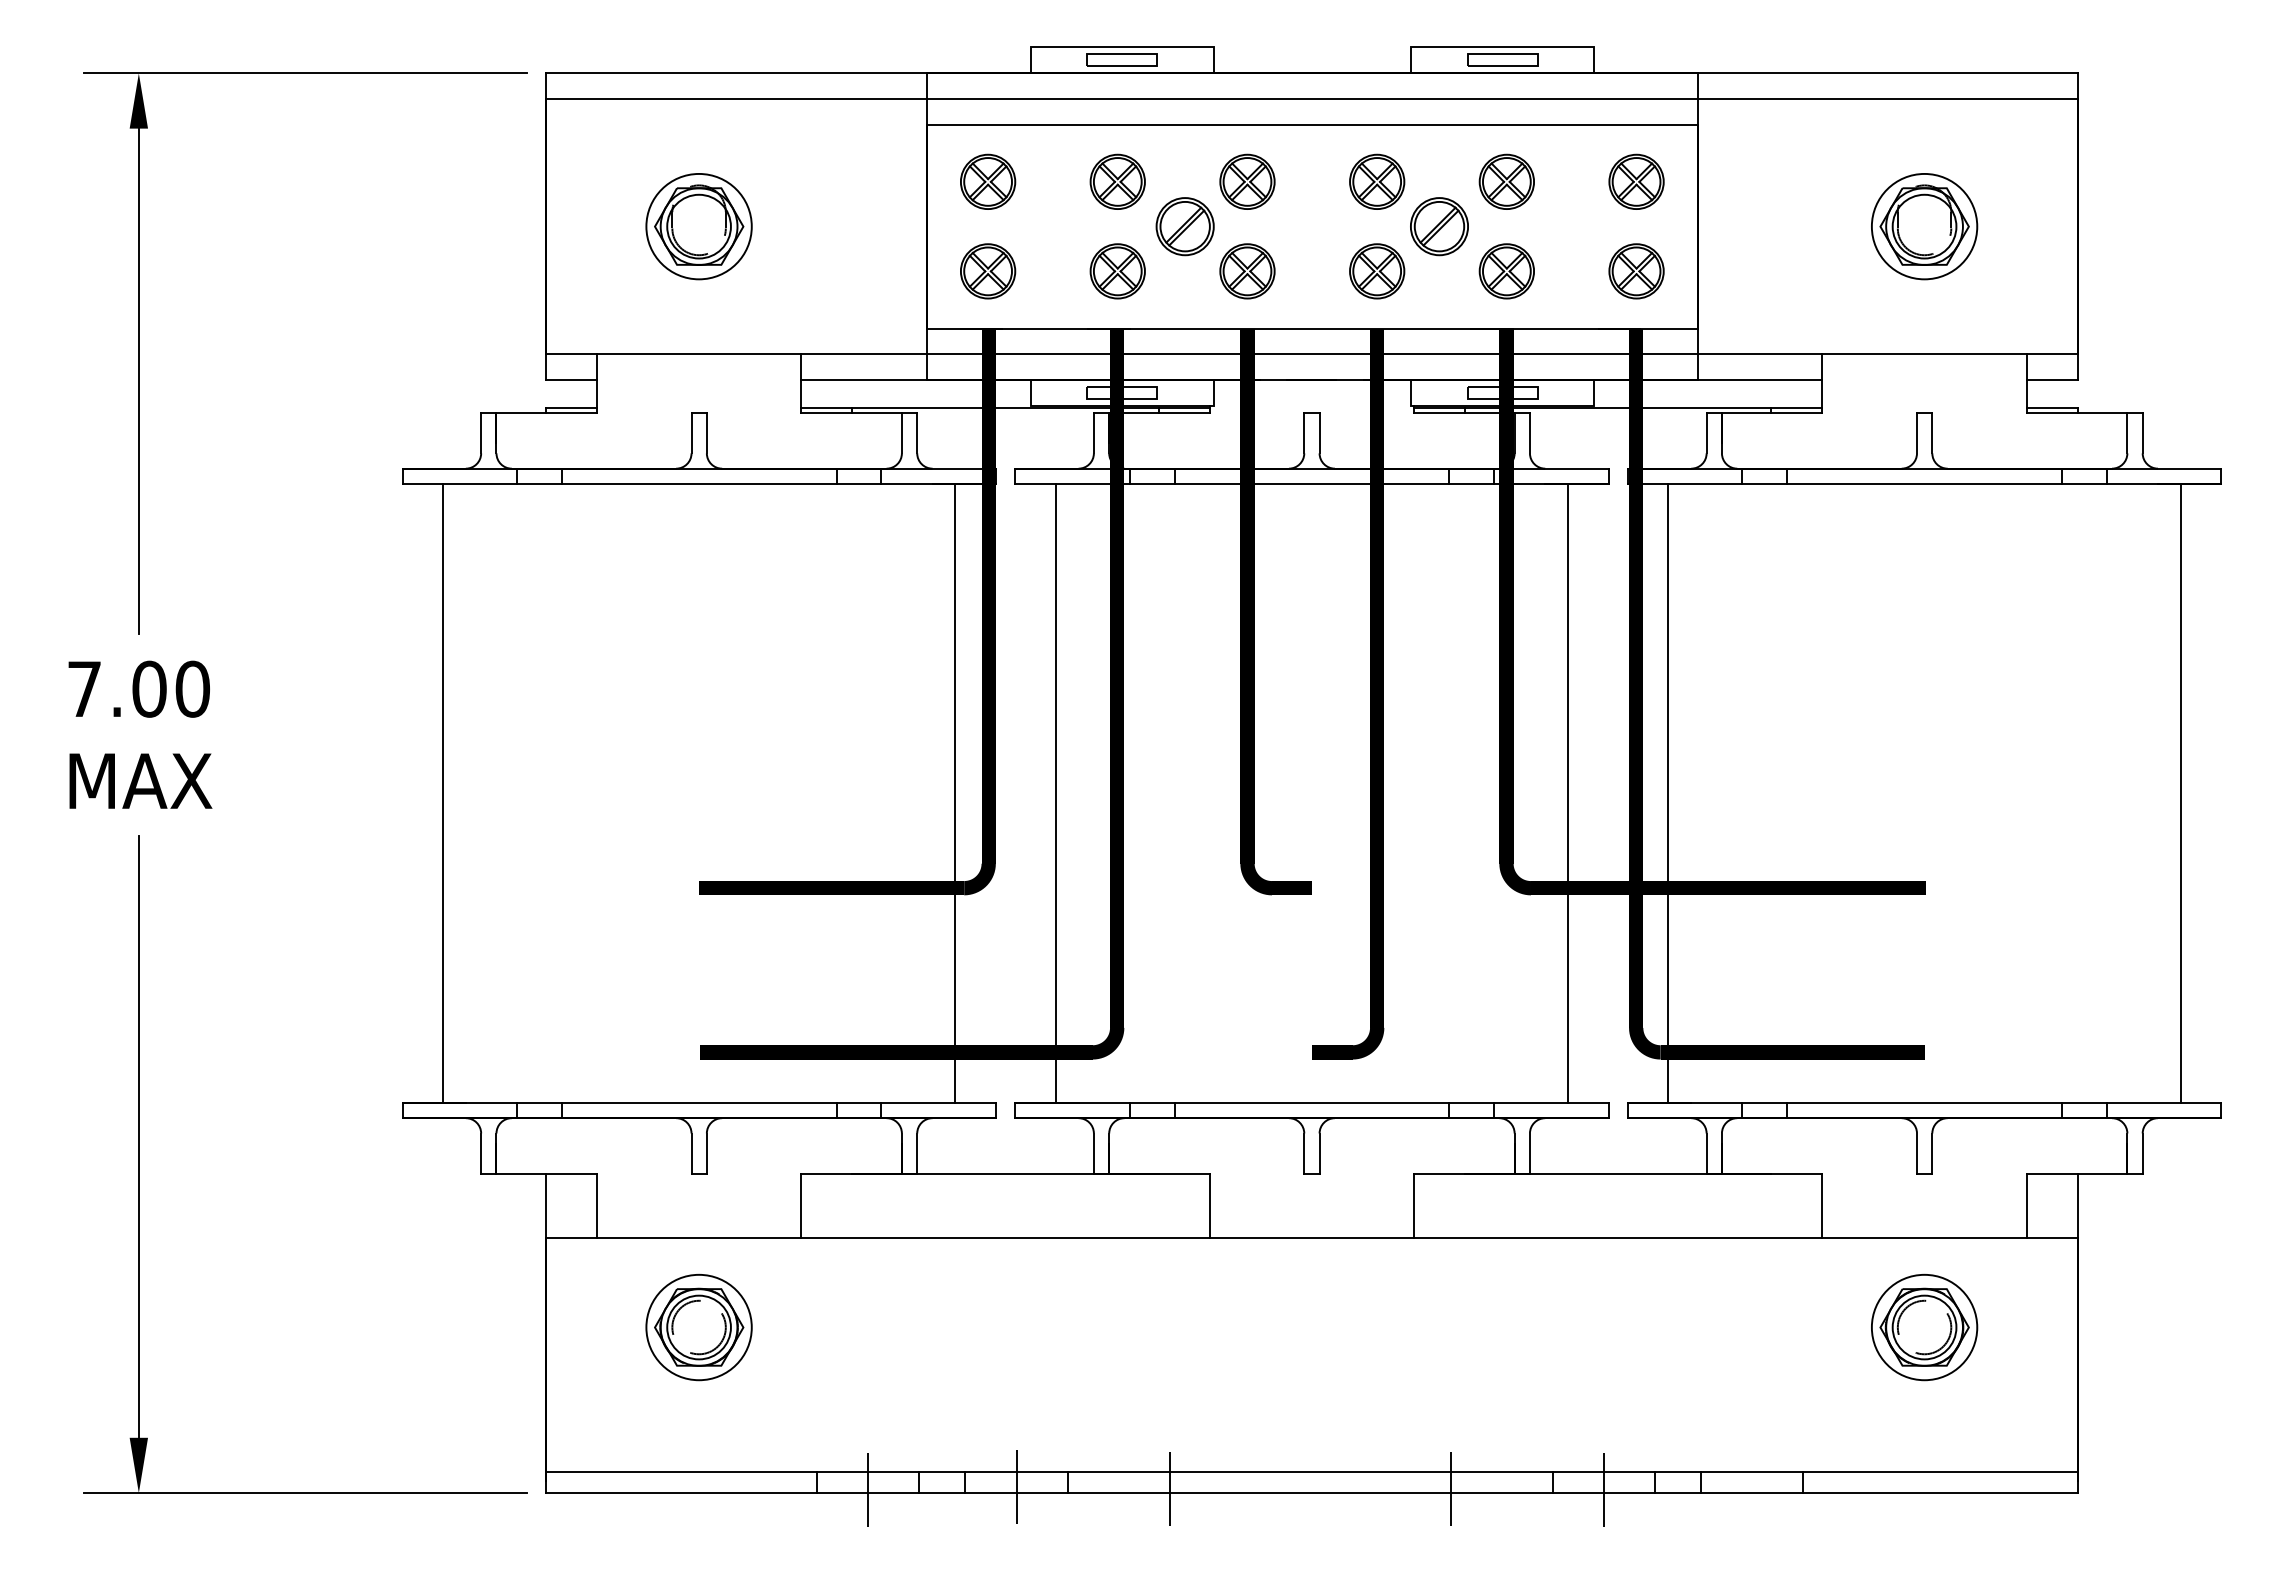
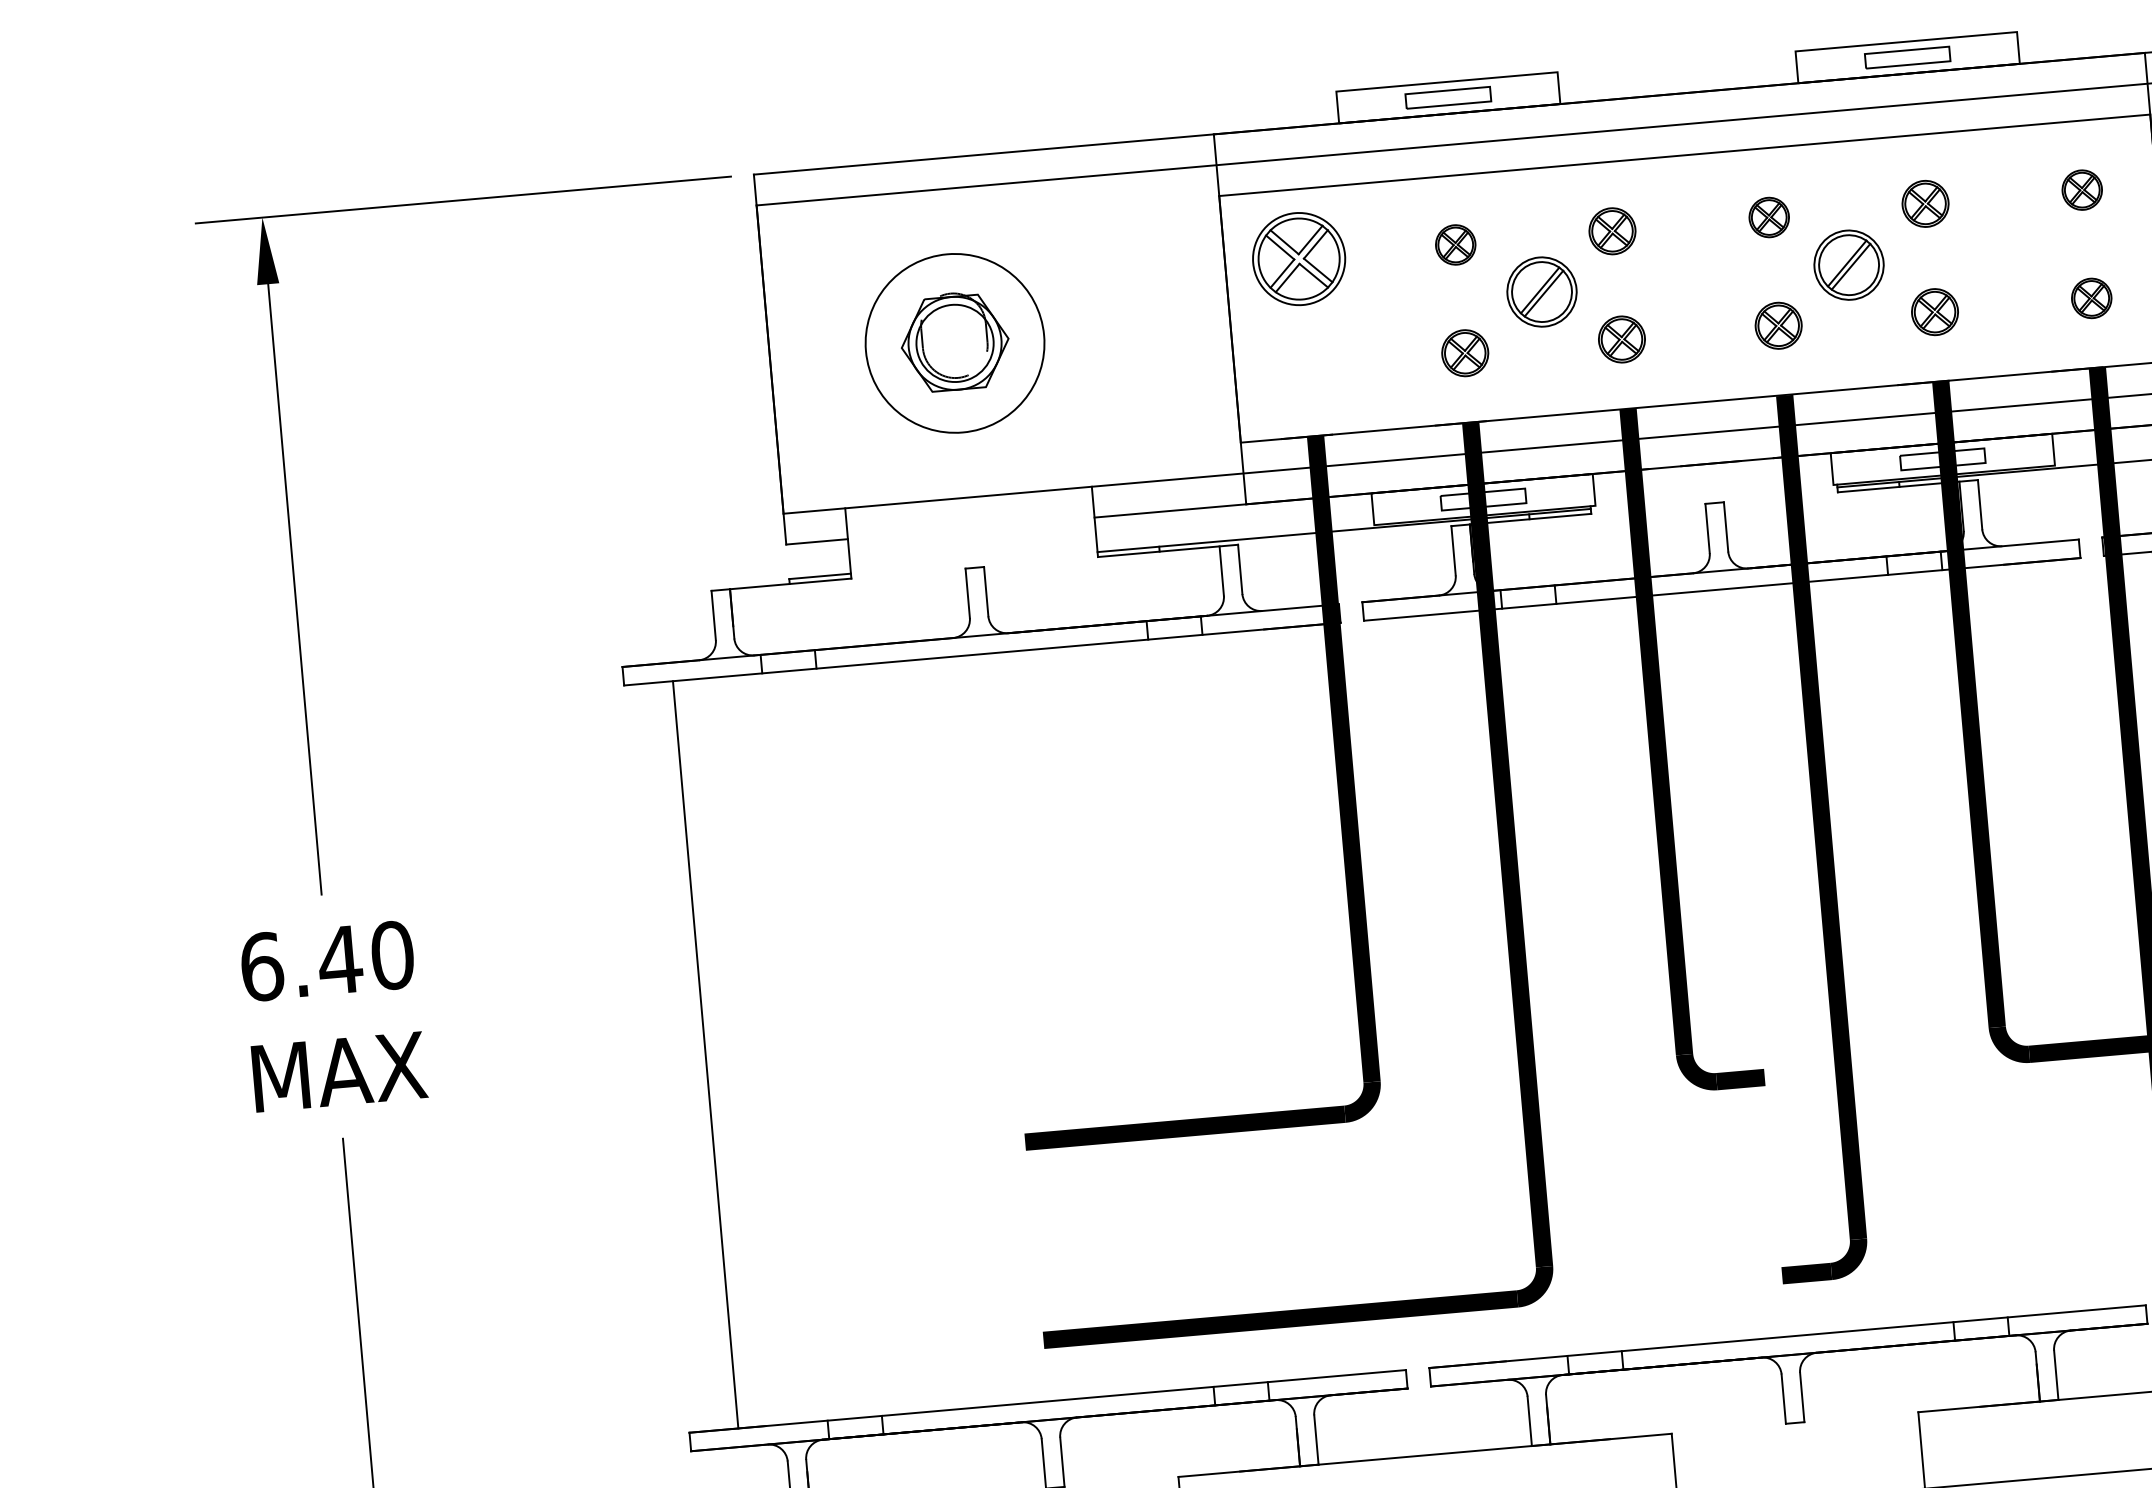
part: (988, 181) -> (1299, 258), size x1.4
part: (1117, 181) -> (1455, 244), size x0.6
part: (1247, 181) -> (1612, 230), size x0.7
part: (1377, 181) -> (1769, 217), size x0.6
part: (1506, 181) -> (1925, 203), size x0.7
part: (1636, 181) -> (2082, 189), size x0.6
circle: (698, 226) -> (954, 343), size x1.4
part: (988, 271) -> (1309, 366), removed
part: (1117, 271) -> (1465, 353), size x0.7
part: (1247, 271) -> (1621, 339), size x0.7
part: (1377, 271) -> (1778, 325), size x0.7
part: (1506, 271) -> (1934, 312), size x0.7
part: (1636, 271) -> (2091, 298), size x0.6
text: (117, 688) -> (301, 962), 7.00 -> 6.40
line: (955, 793) -> (1324, 1000), removed
line: (1055, 793) -> (1445, 990), removed
line: (1568, 793) -> (2064, 936), removed

